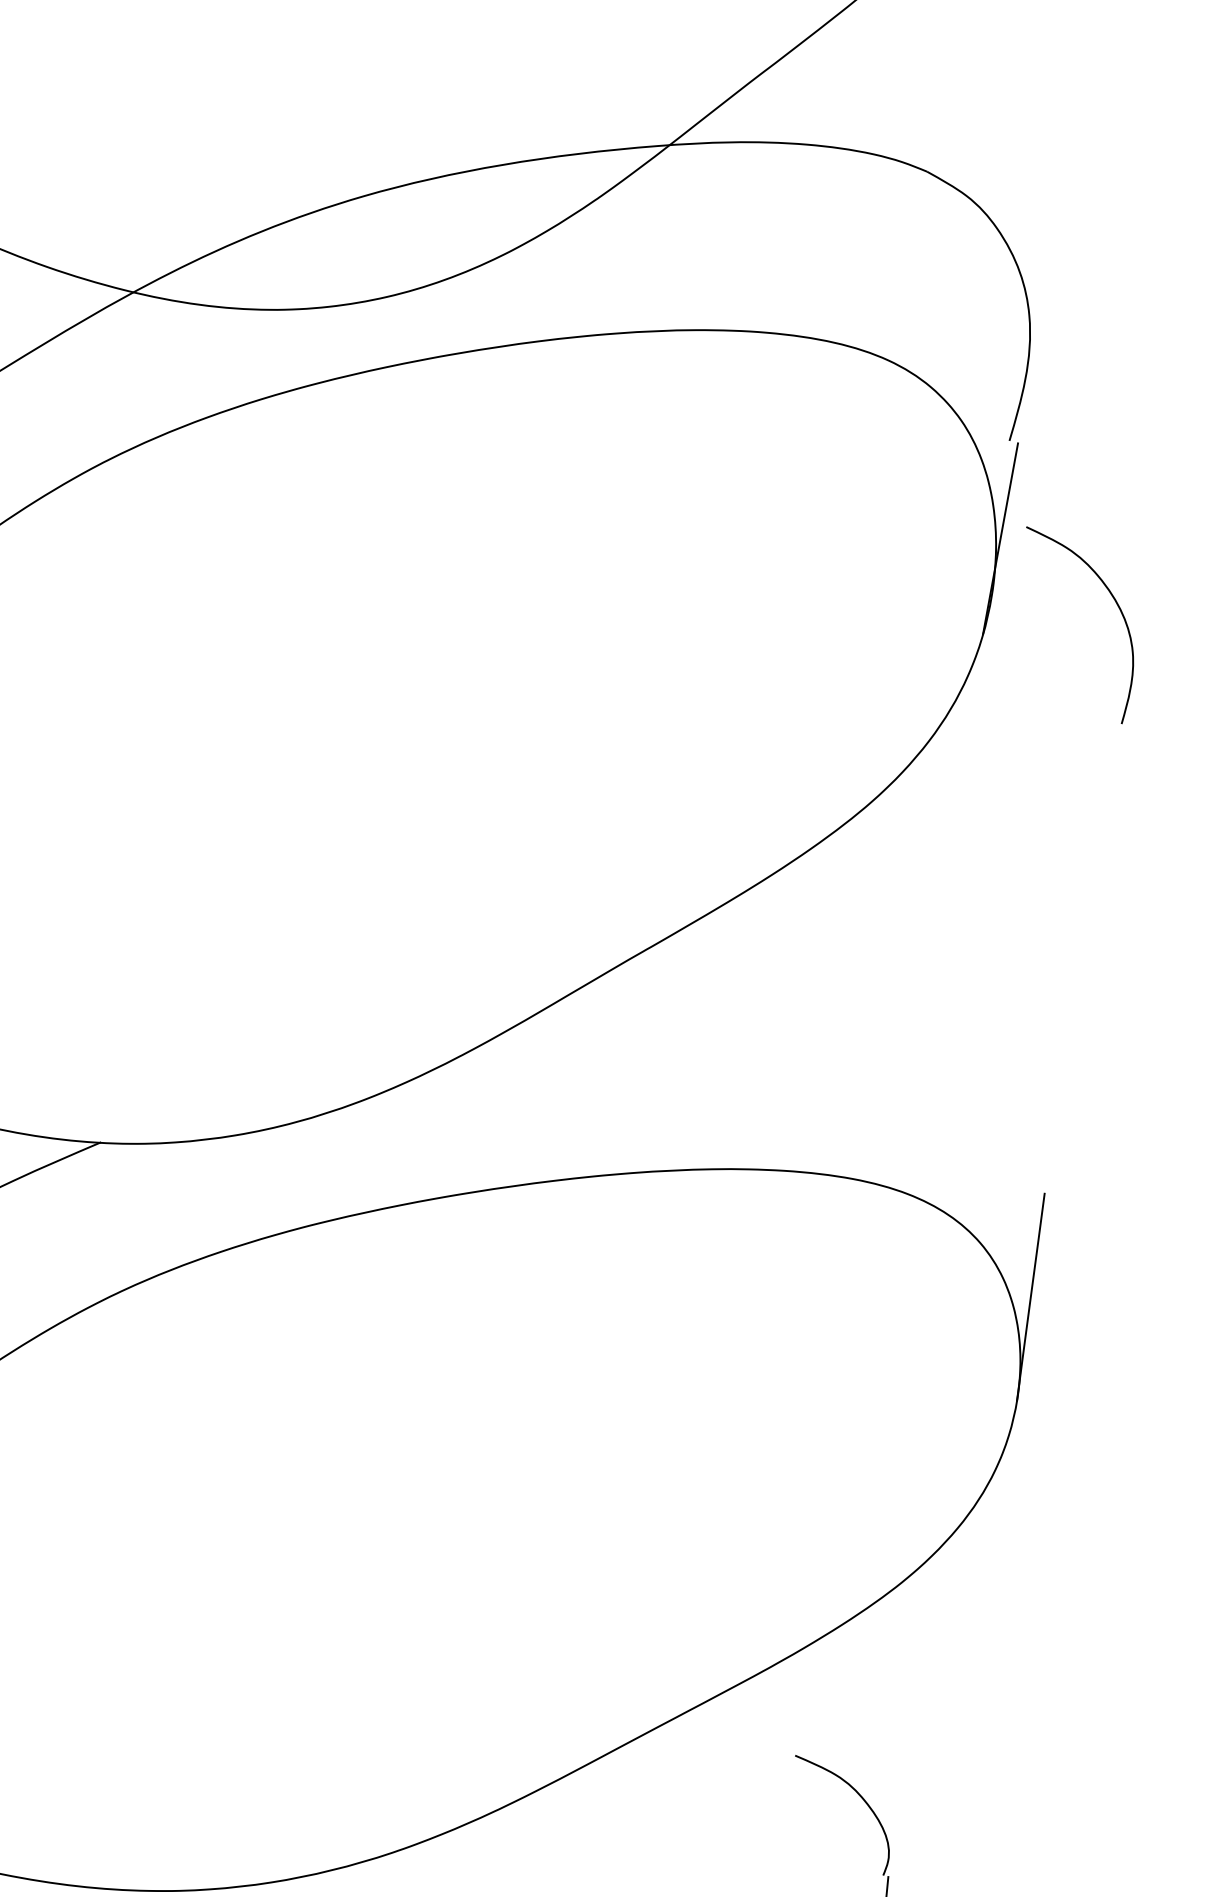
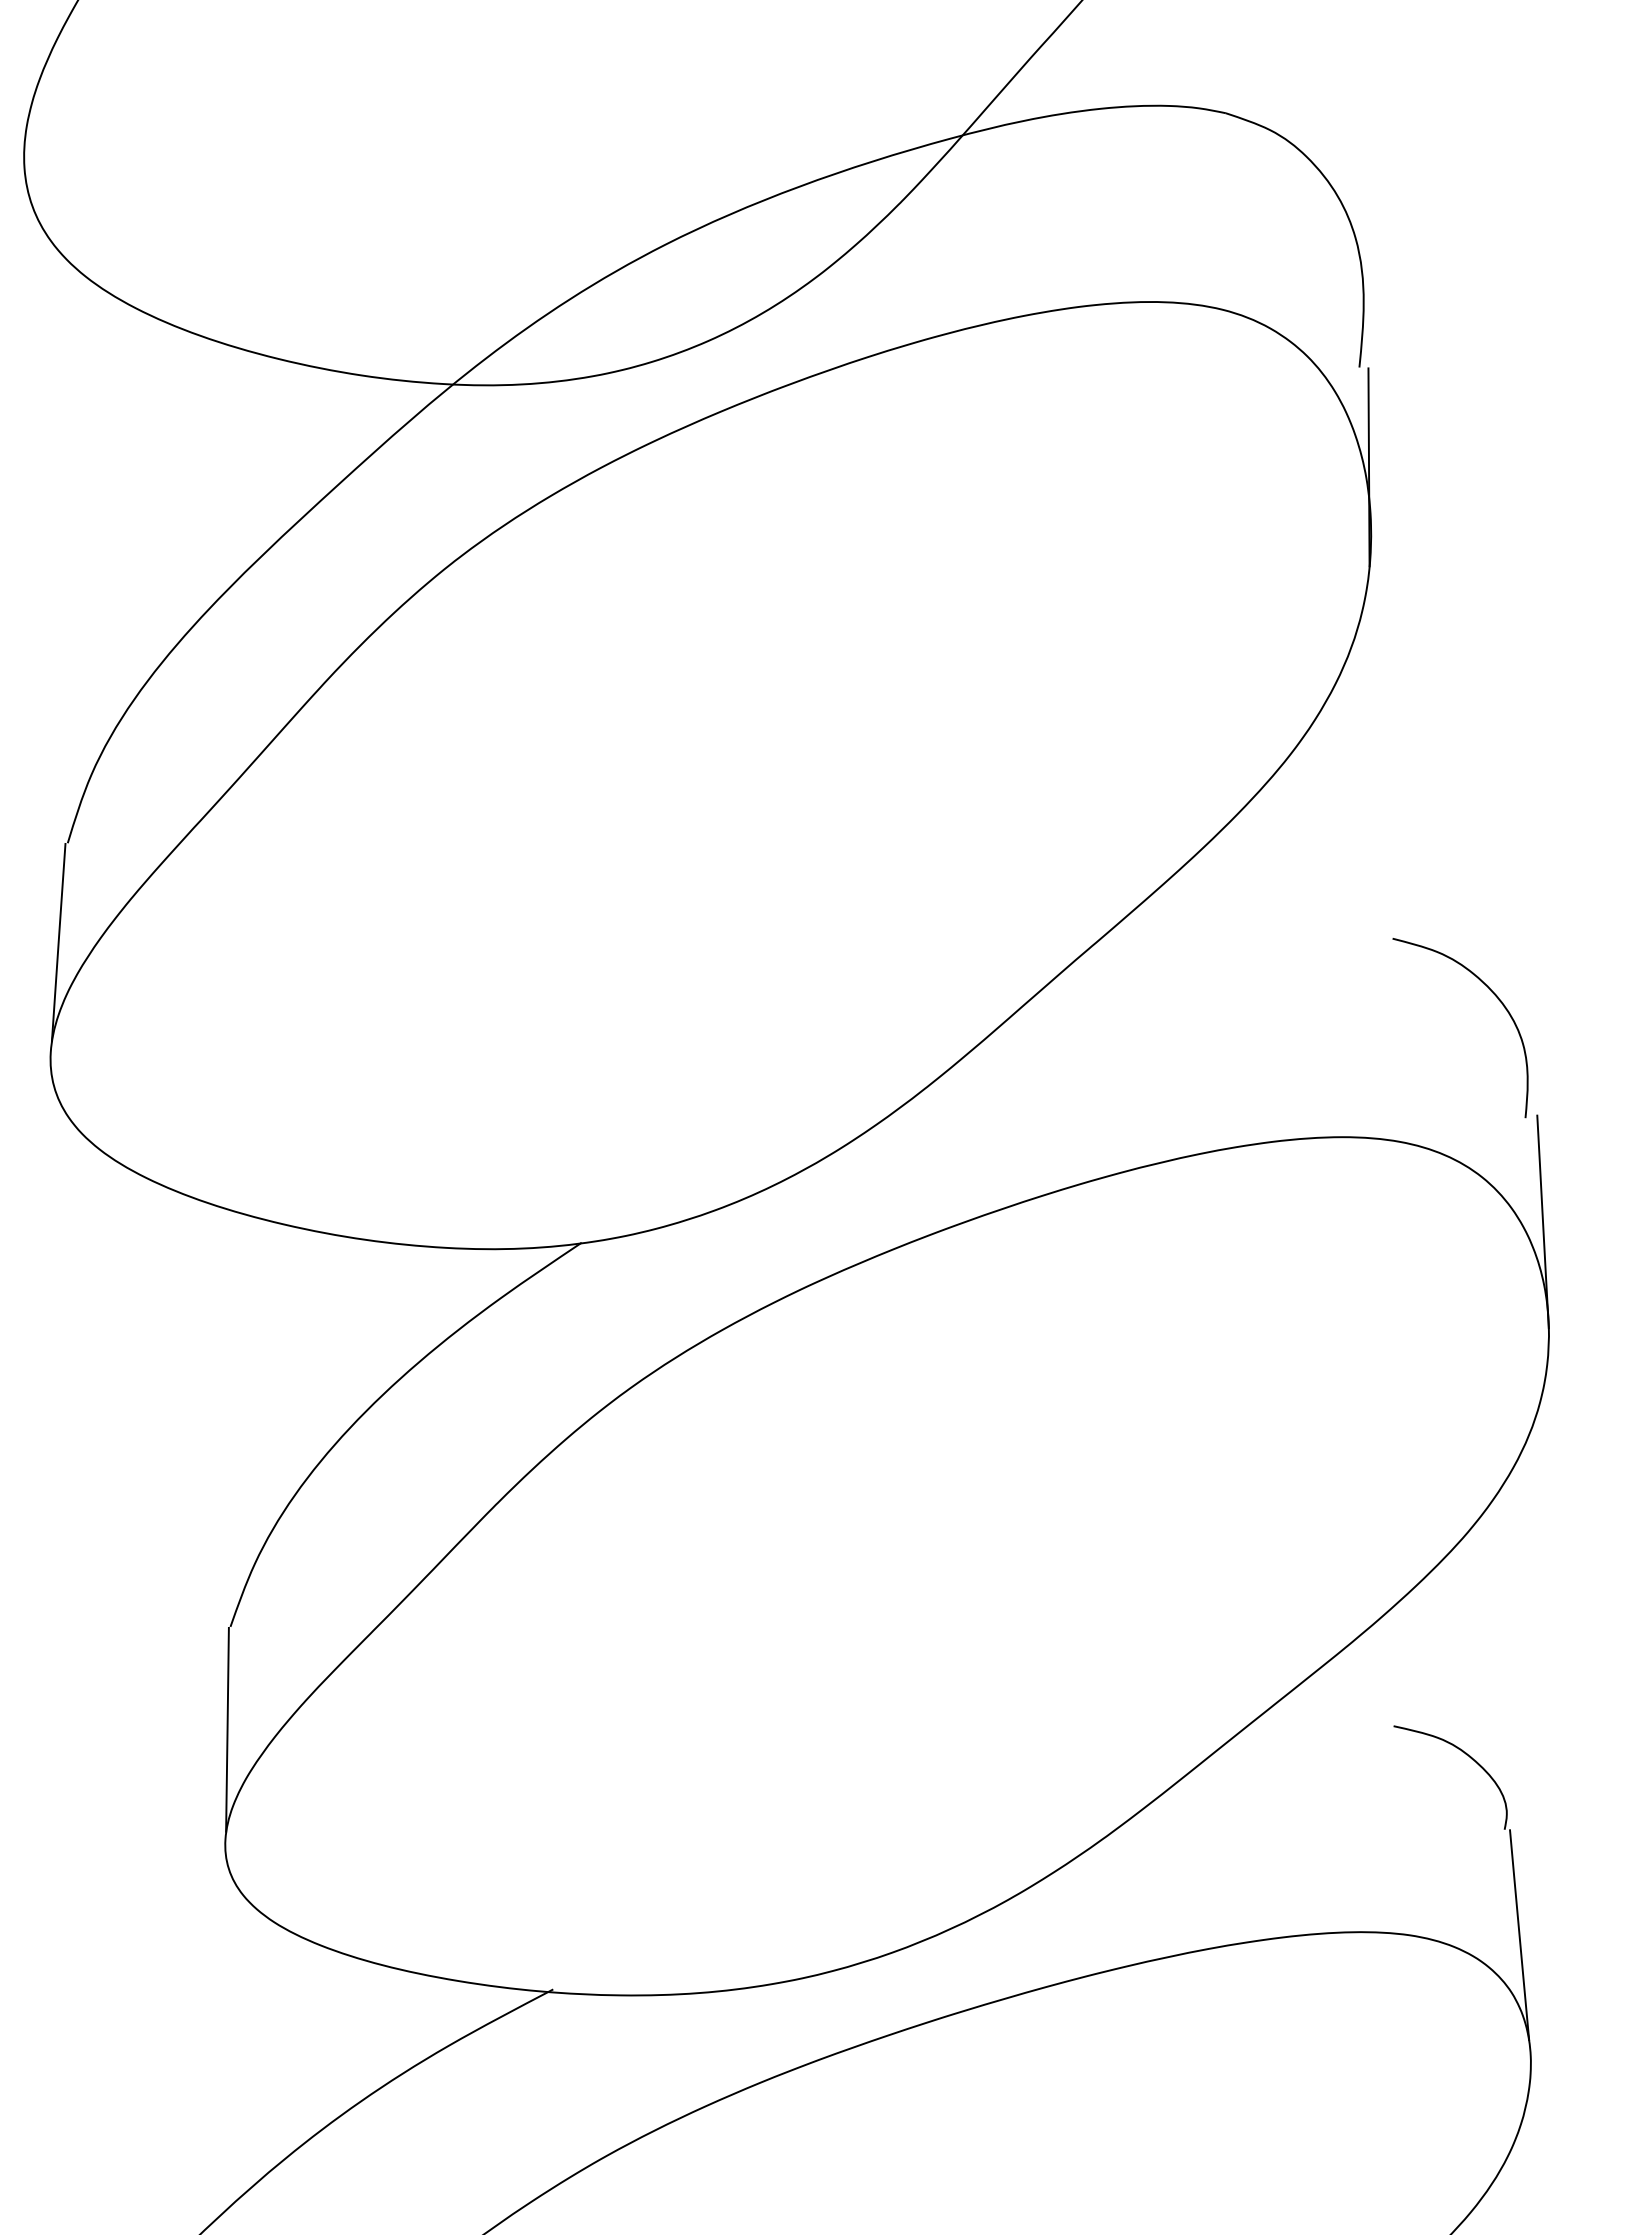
curve: (1117, 605) -> (1498, 1000), moved

